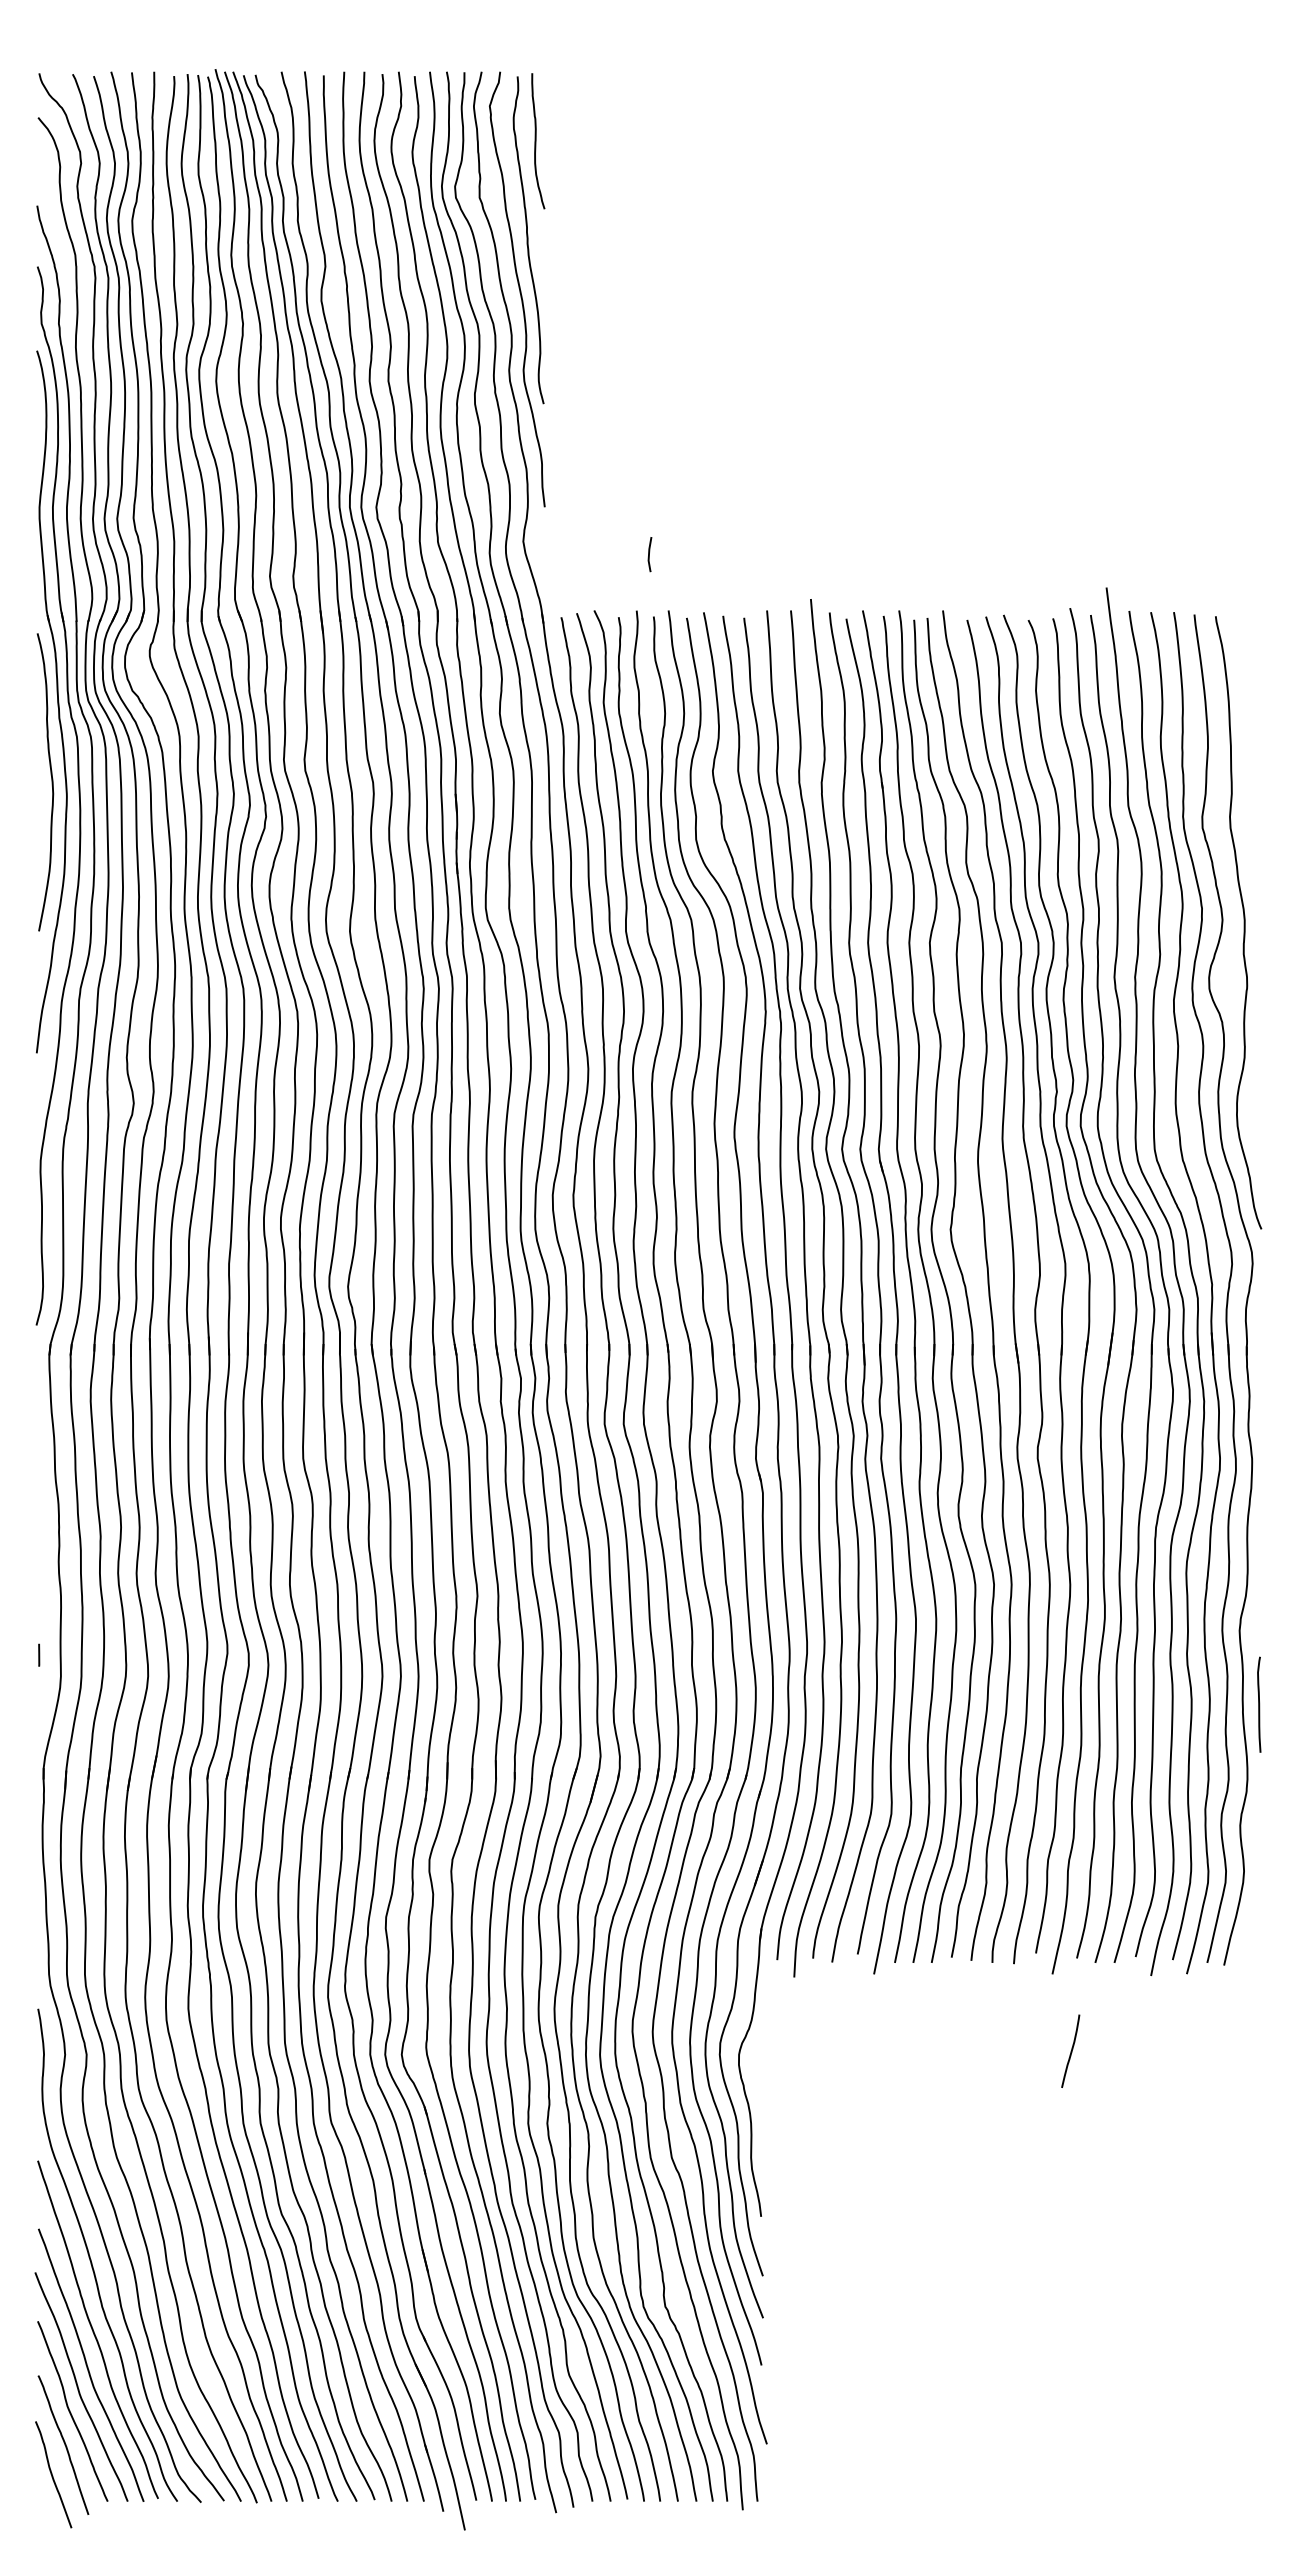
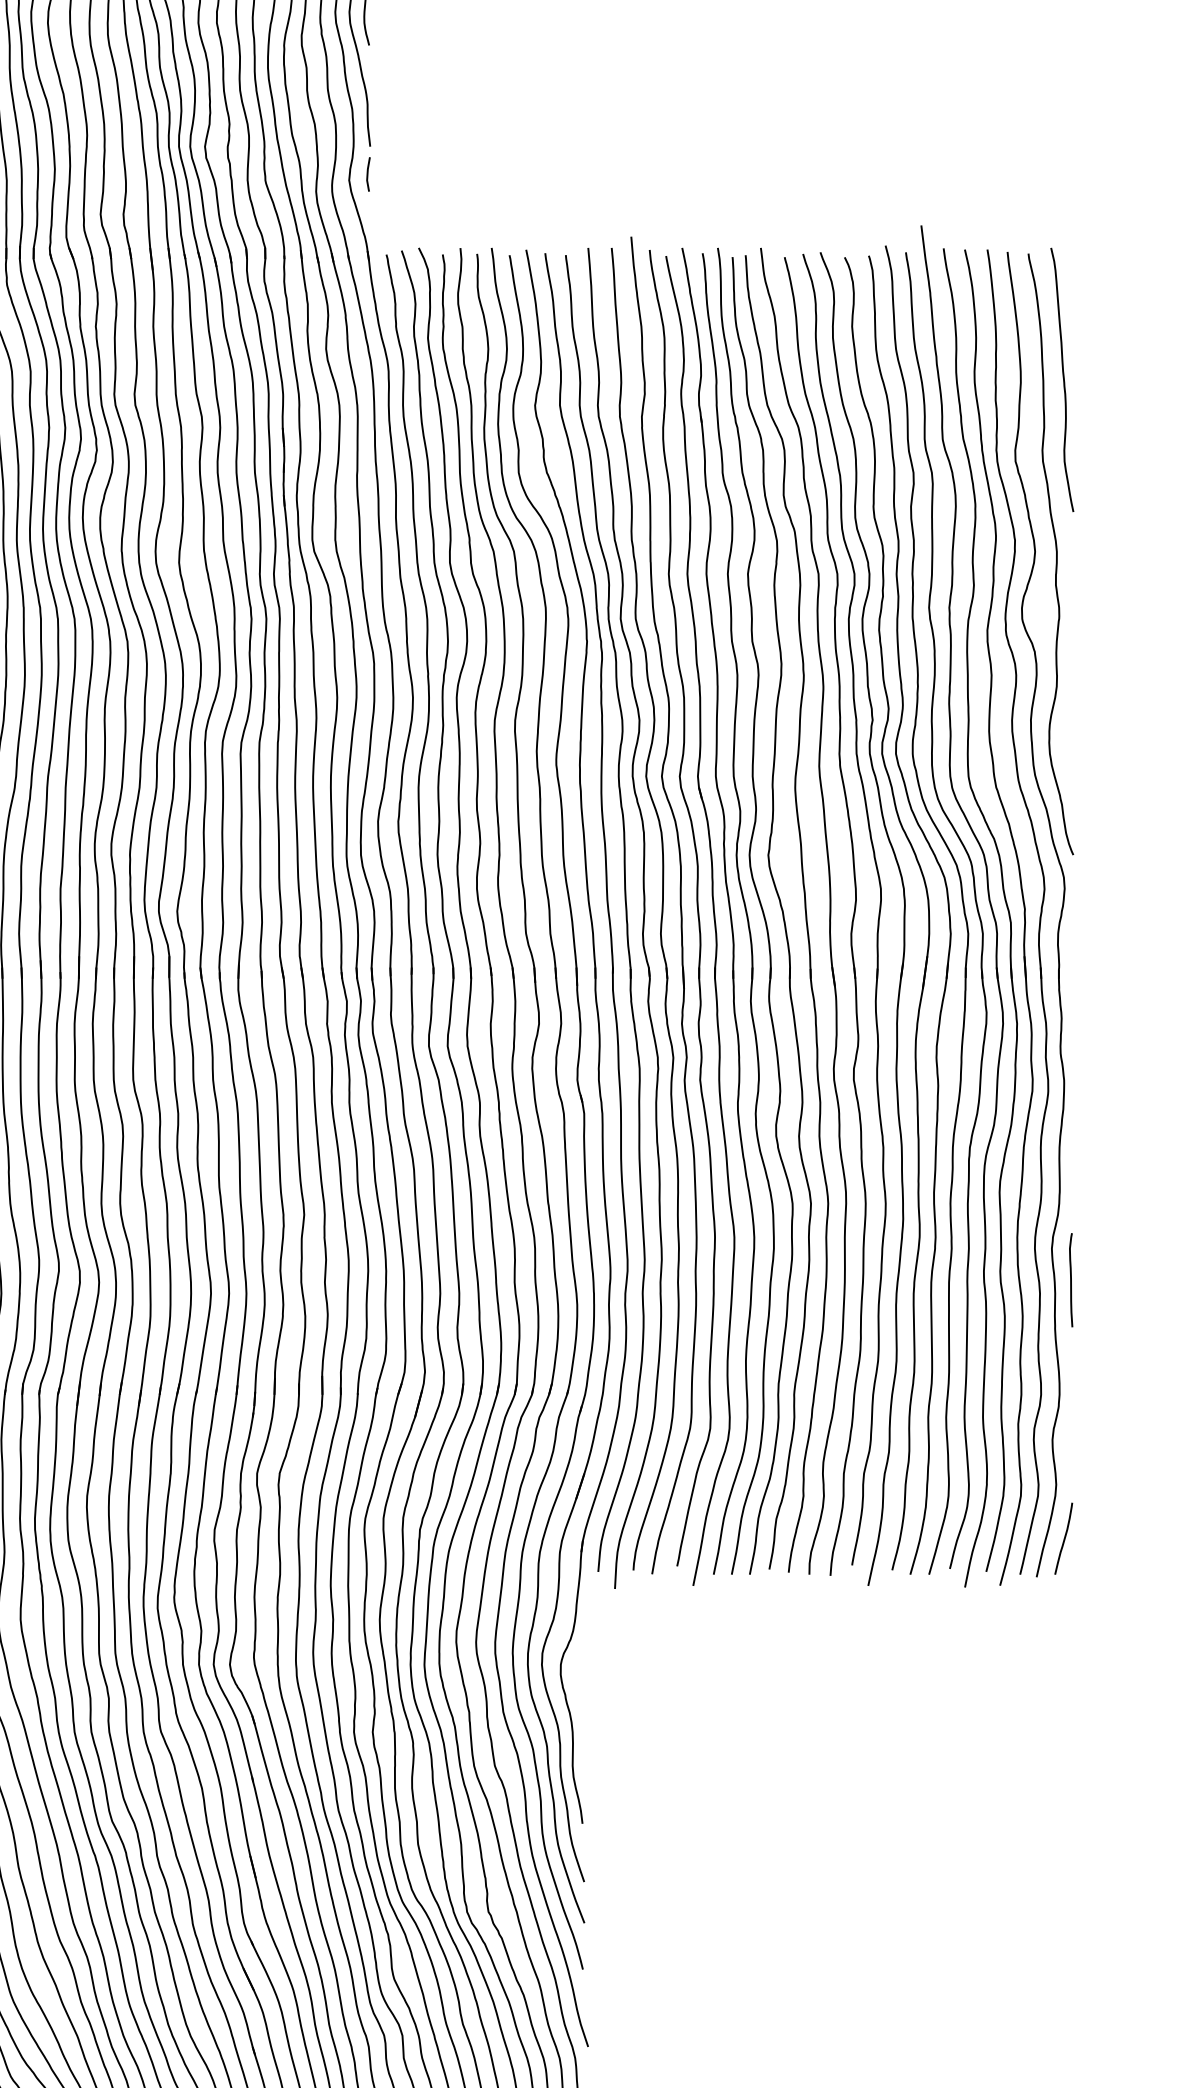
line: (649, 554) -> (368, 174), moved
curve: (1250, 743) -> (1062, 378), added
curve: (1259, 1704) -> (1071, 1279), moved
curve: (1071, 2050) -> (1064, 1537), moved

